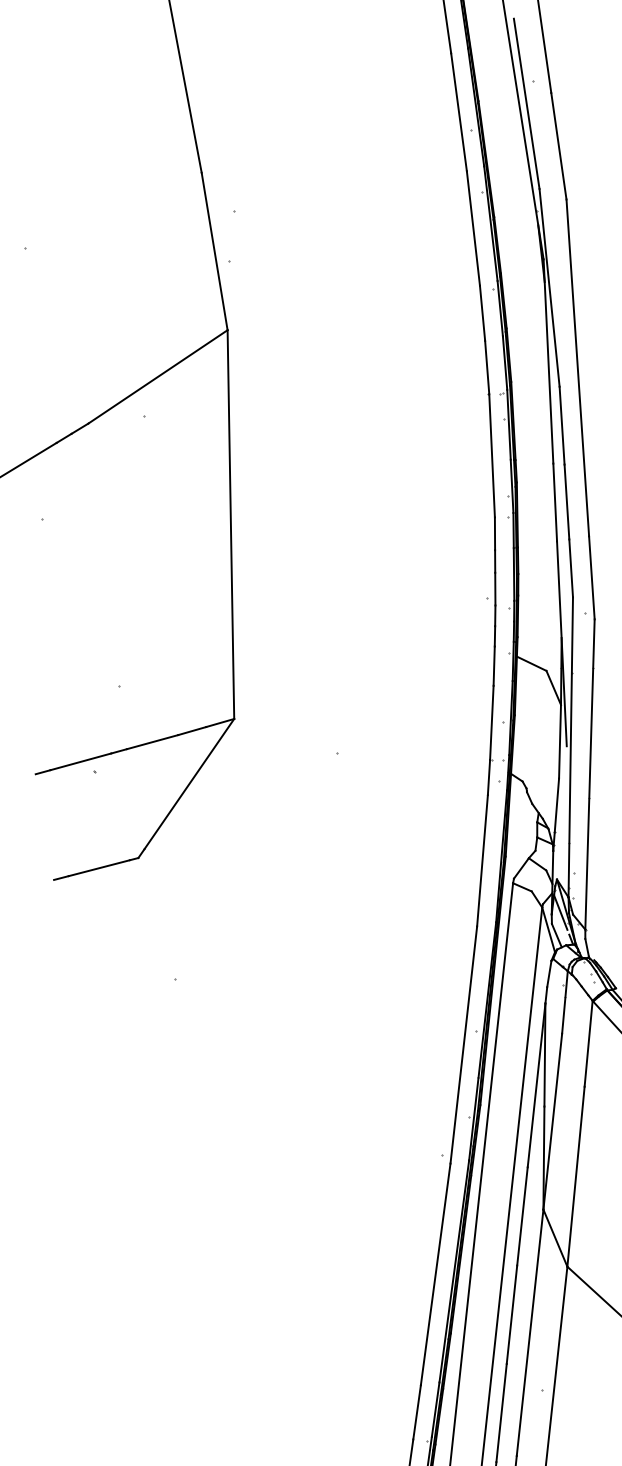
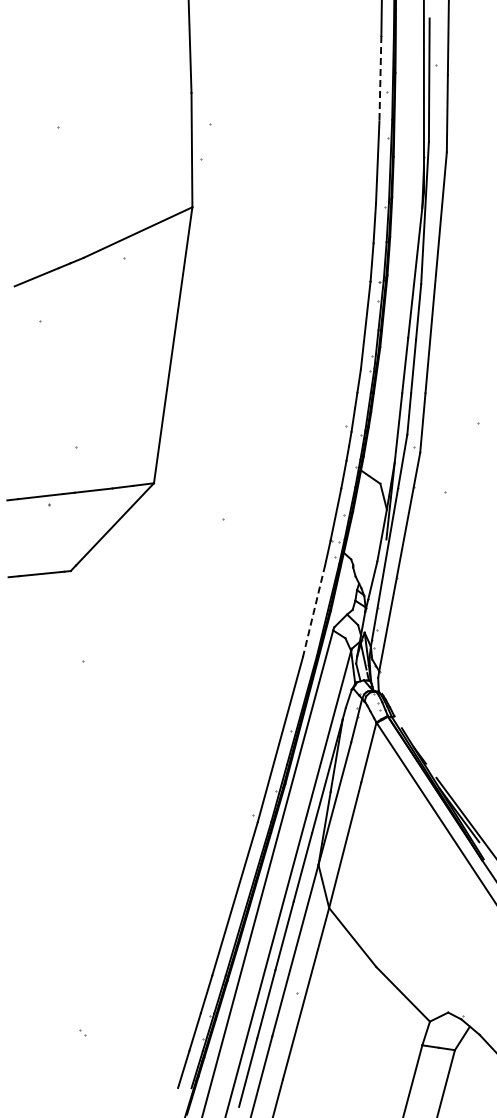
line: (459, 112) -> (380, 78), solid -> dashed
line: (481, 861) -> (313, 611), solid -> dashed

